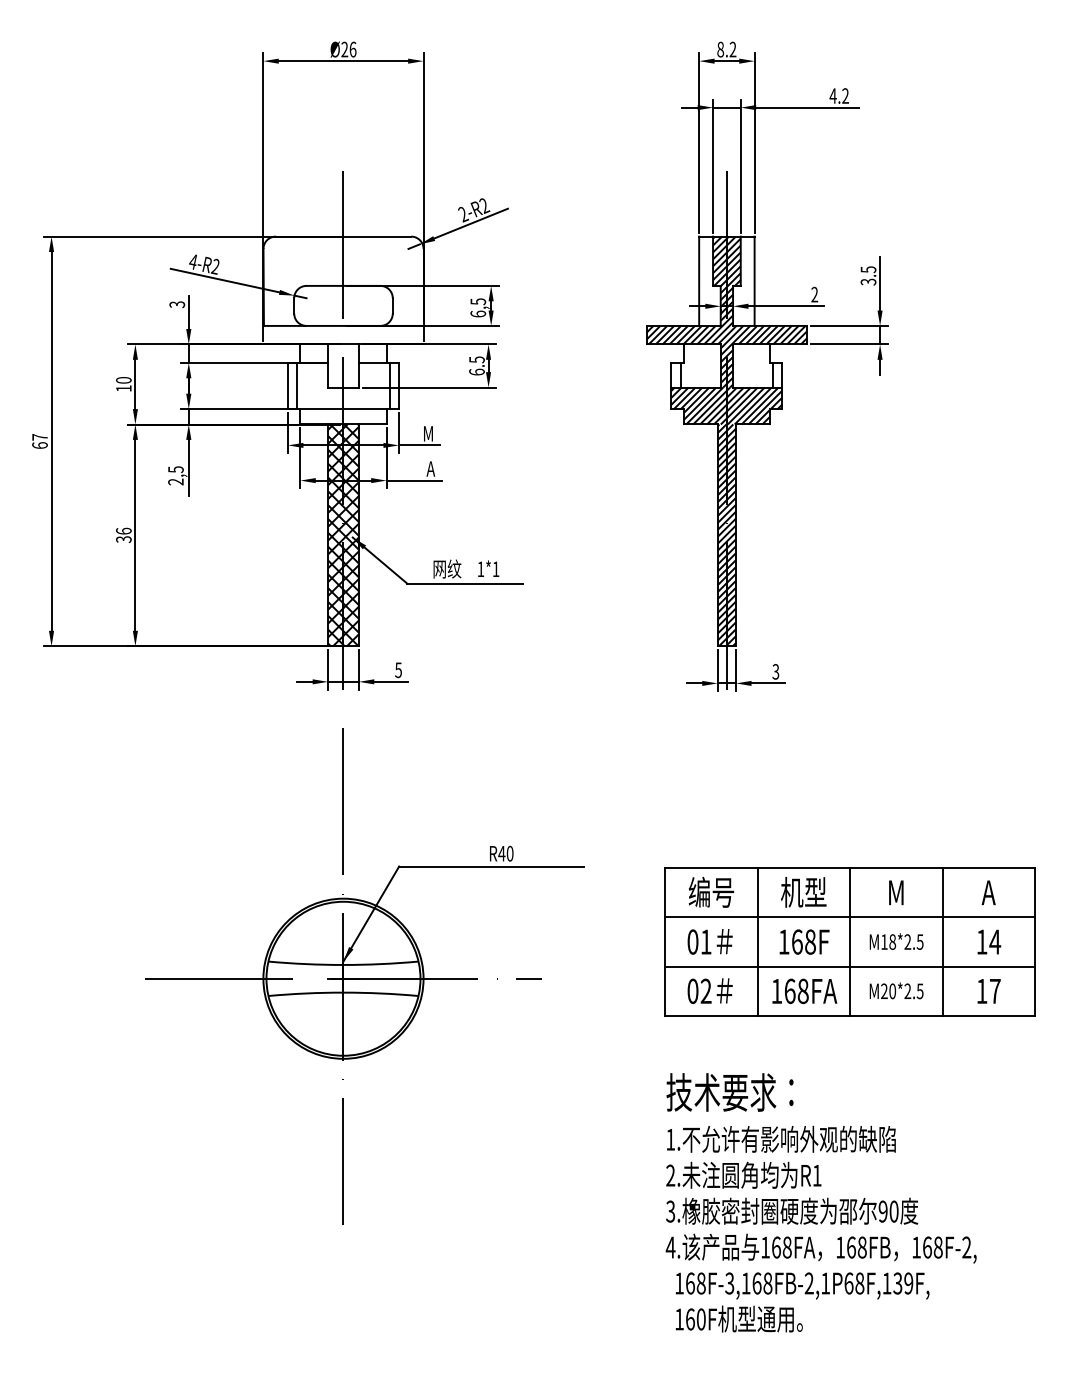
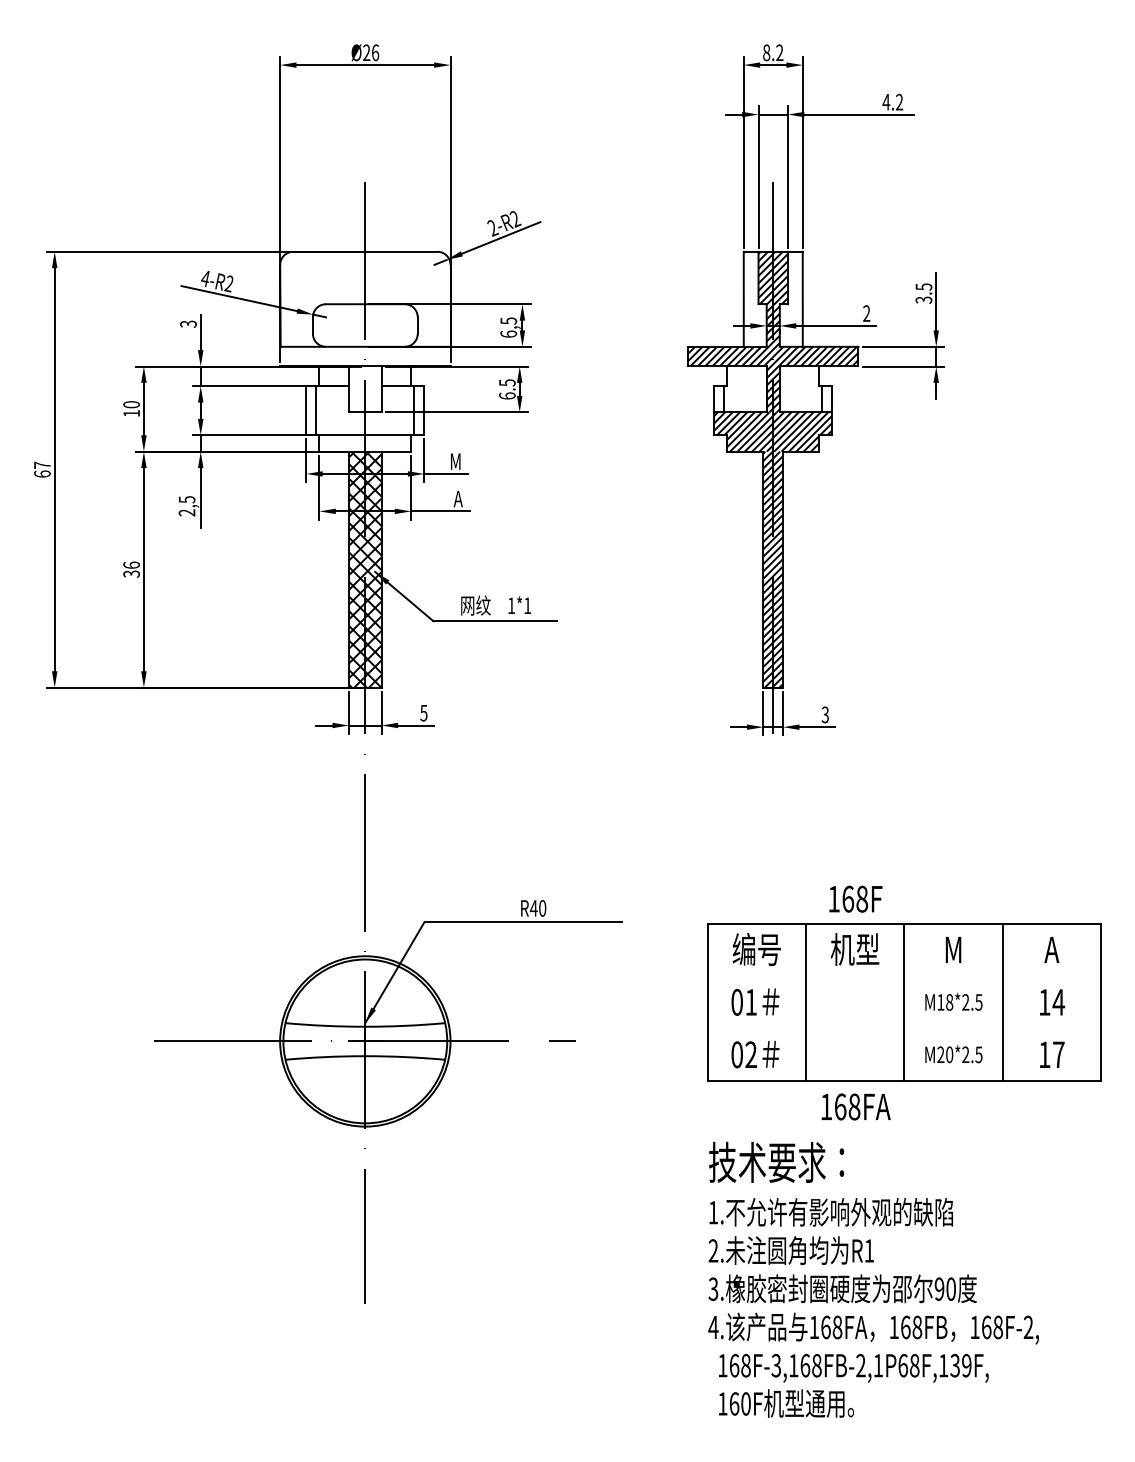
line: (849, 917) -> (903, 976), removed
text: (804, 941) -> (855, 898), moved
line: (849, 966) -> (903, 1028), removed
text: (804, 990) -> (855, 1106), moved

